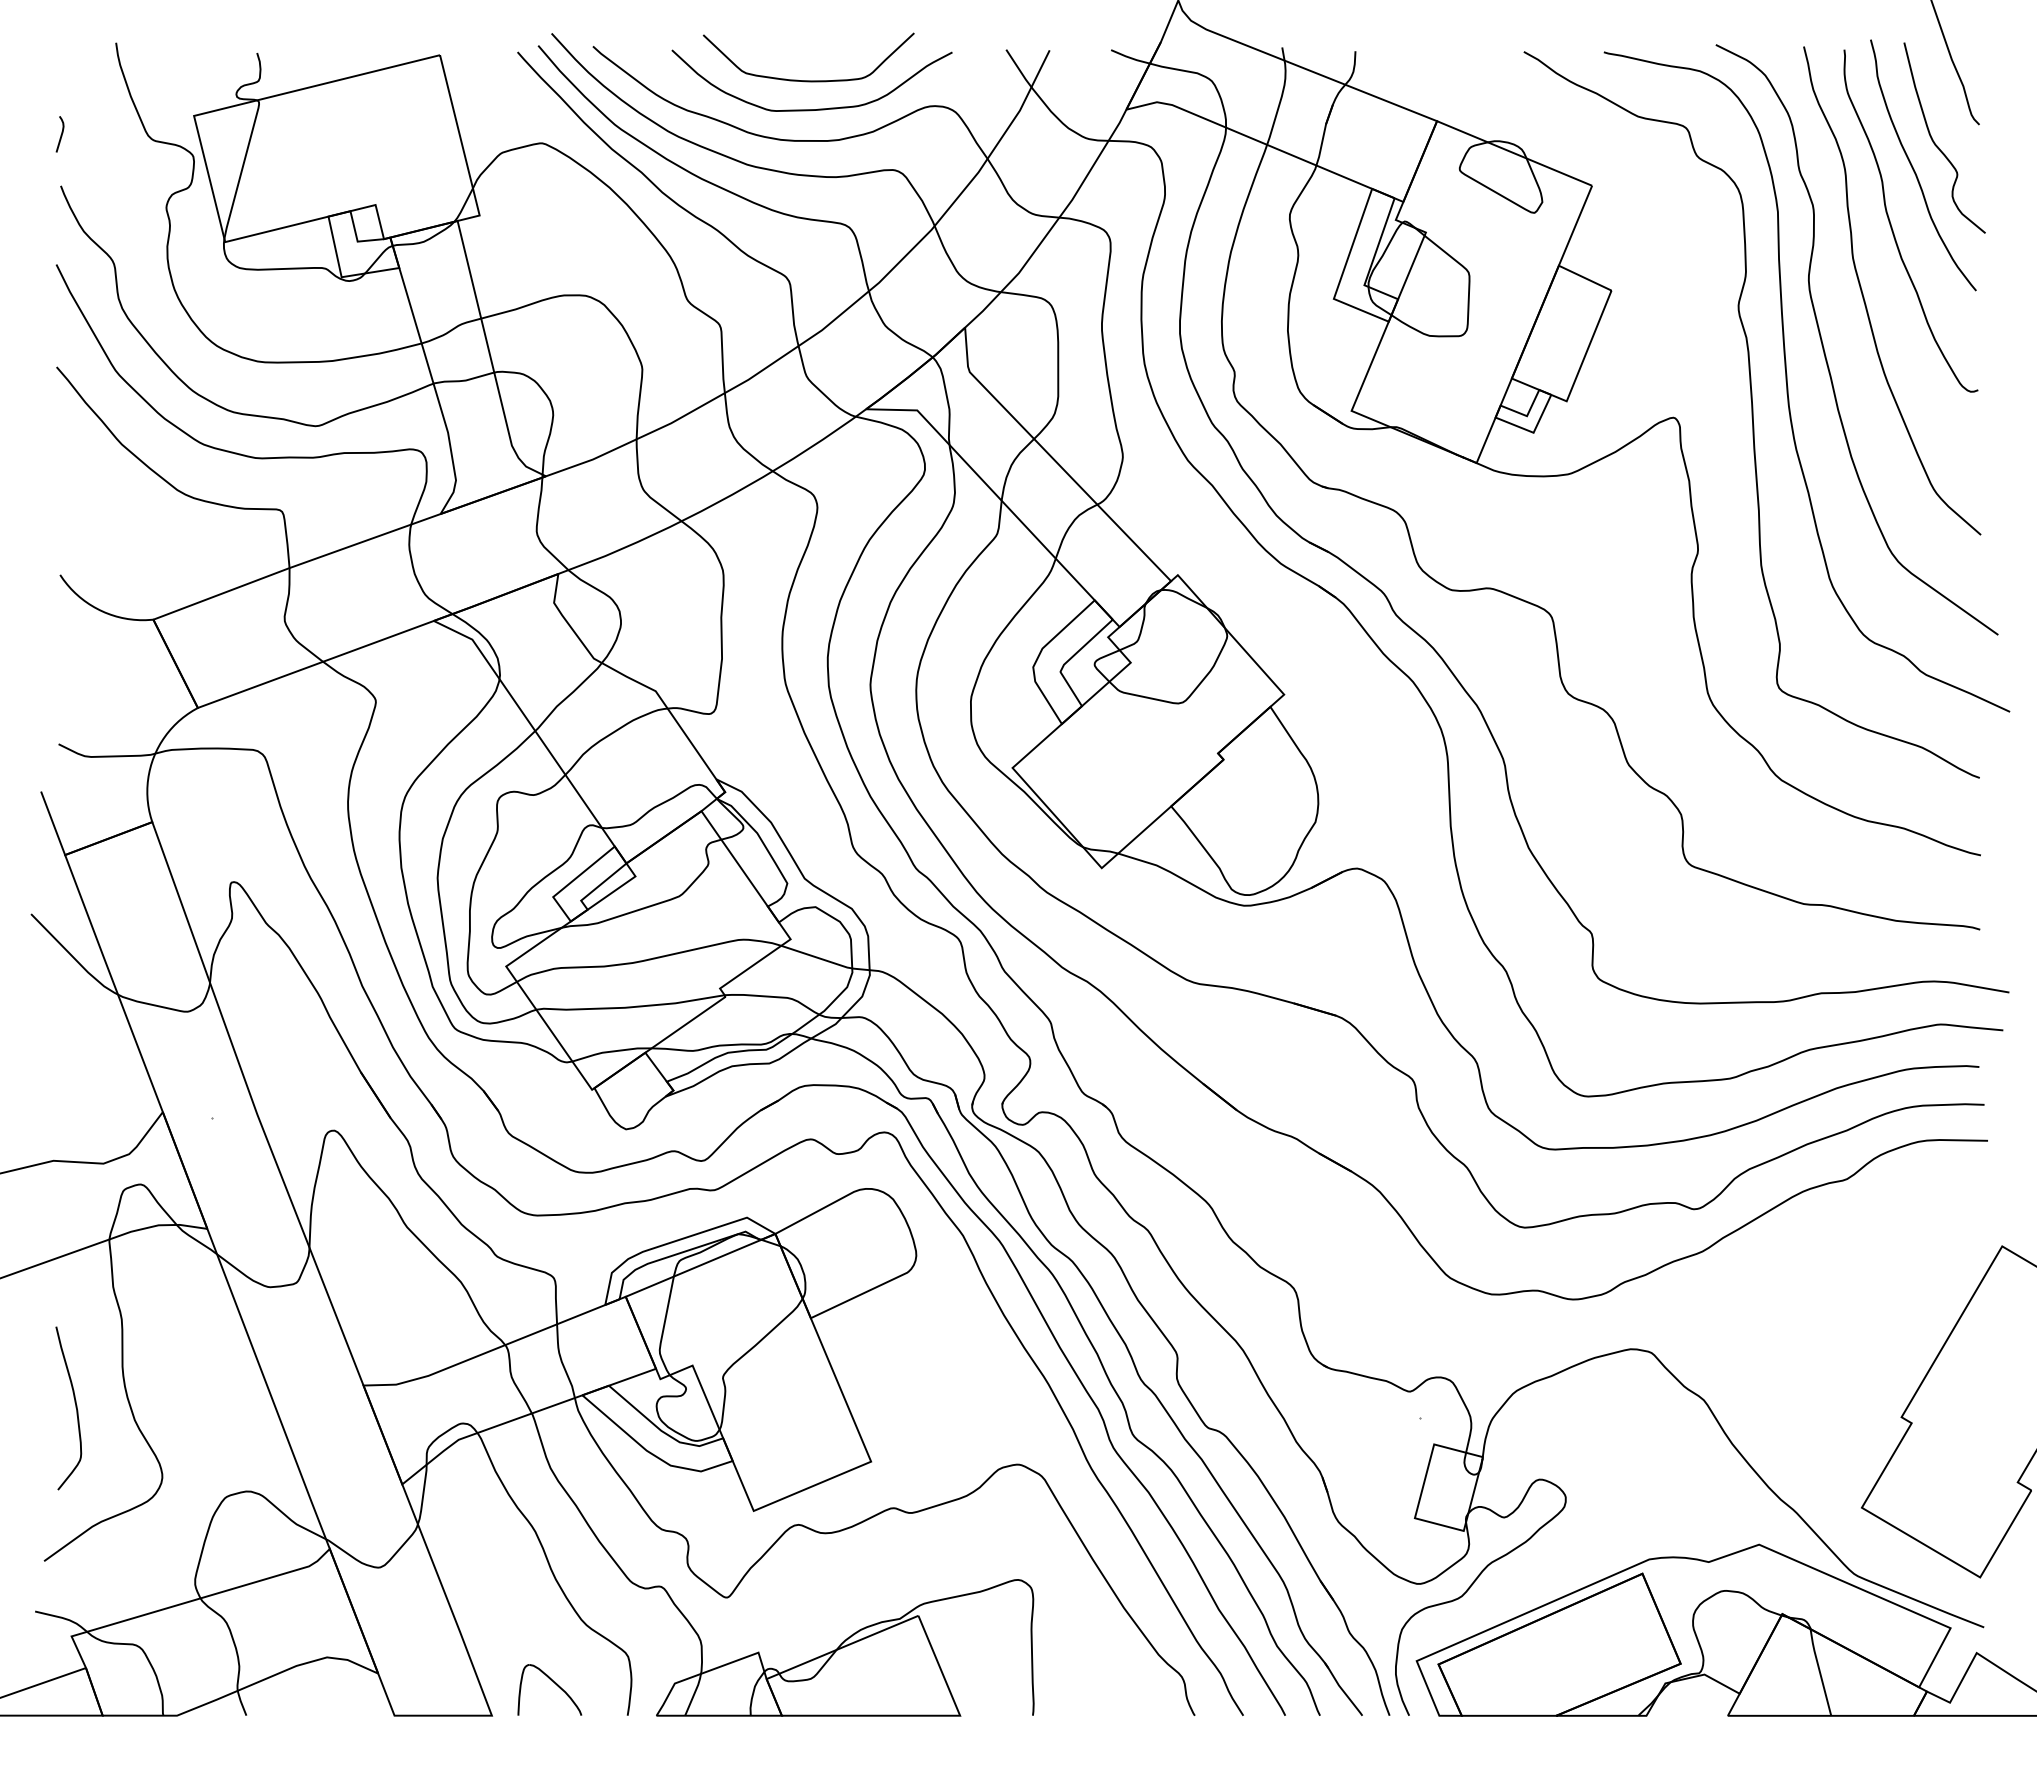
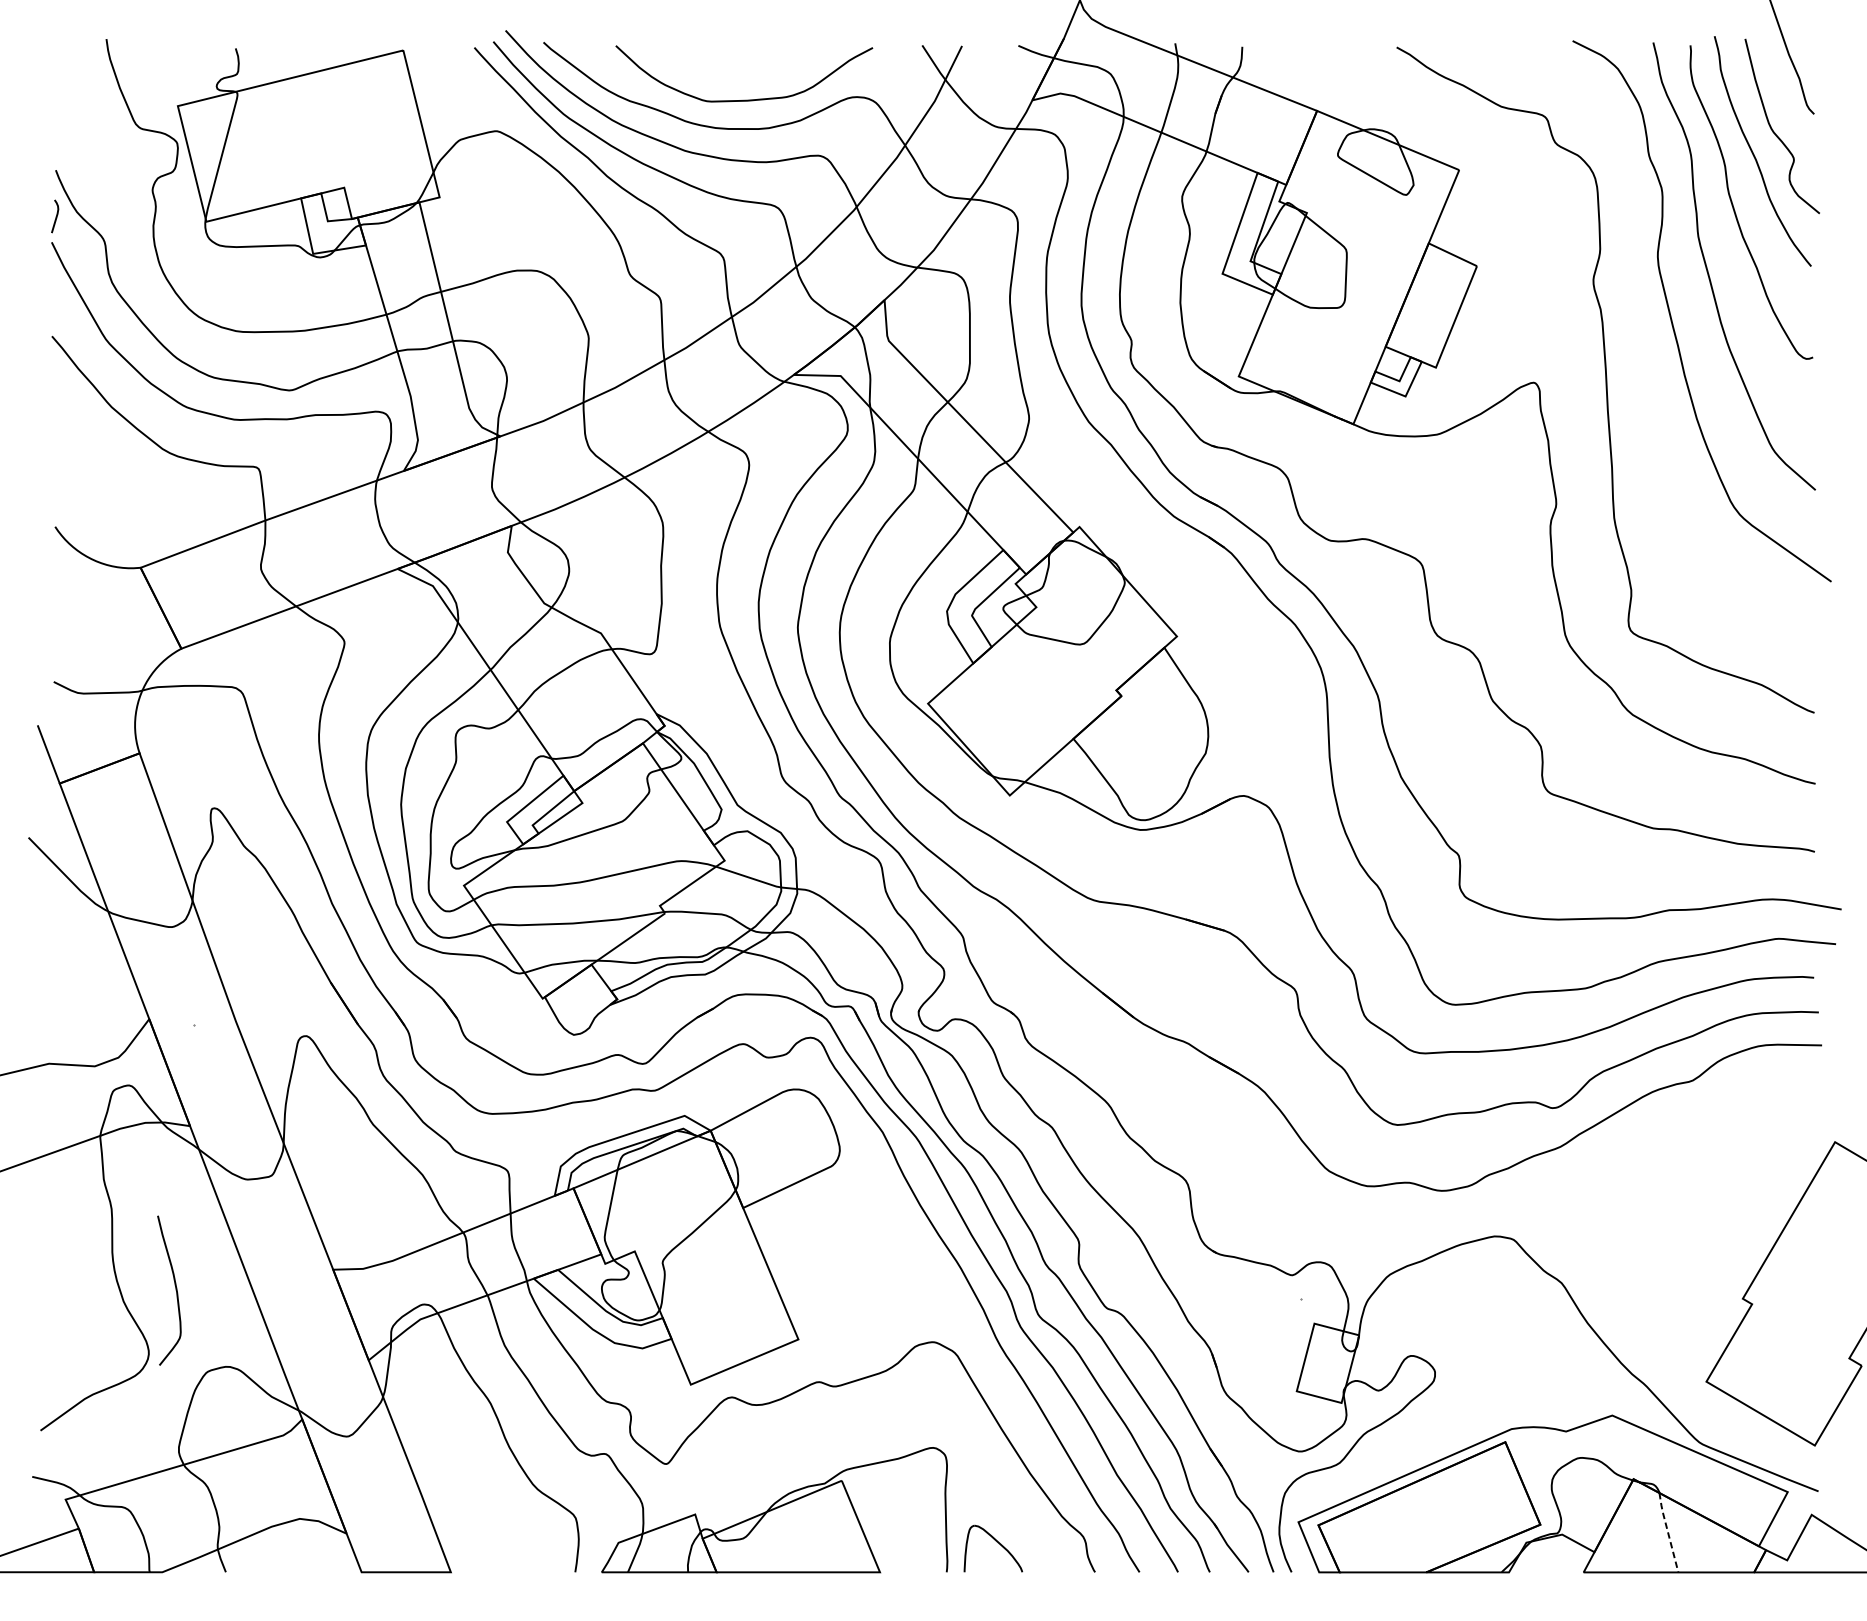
curve: (808, 80) -> (741, 73), removed
curve: (60, 135) -> (55, 217), moved
curve: (1788, 386) -> (1639, 354), removed
curve: (75, 1407) -> (175, 1289), moved
line: (1819, 1671) -> (1667, 1531), solid -> dashed
part: (554, 1683) -> (997, 1542), moved

